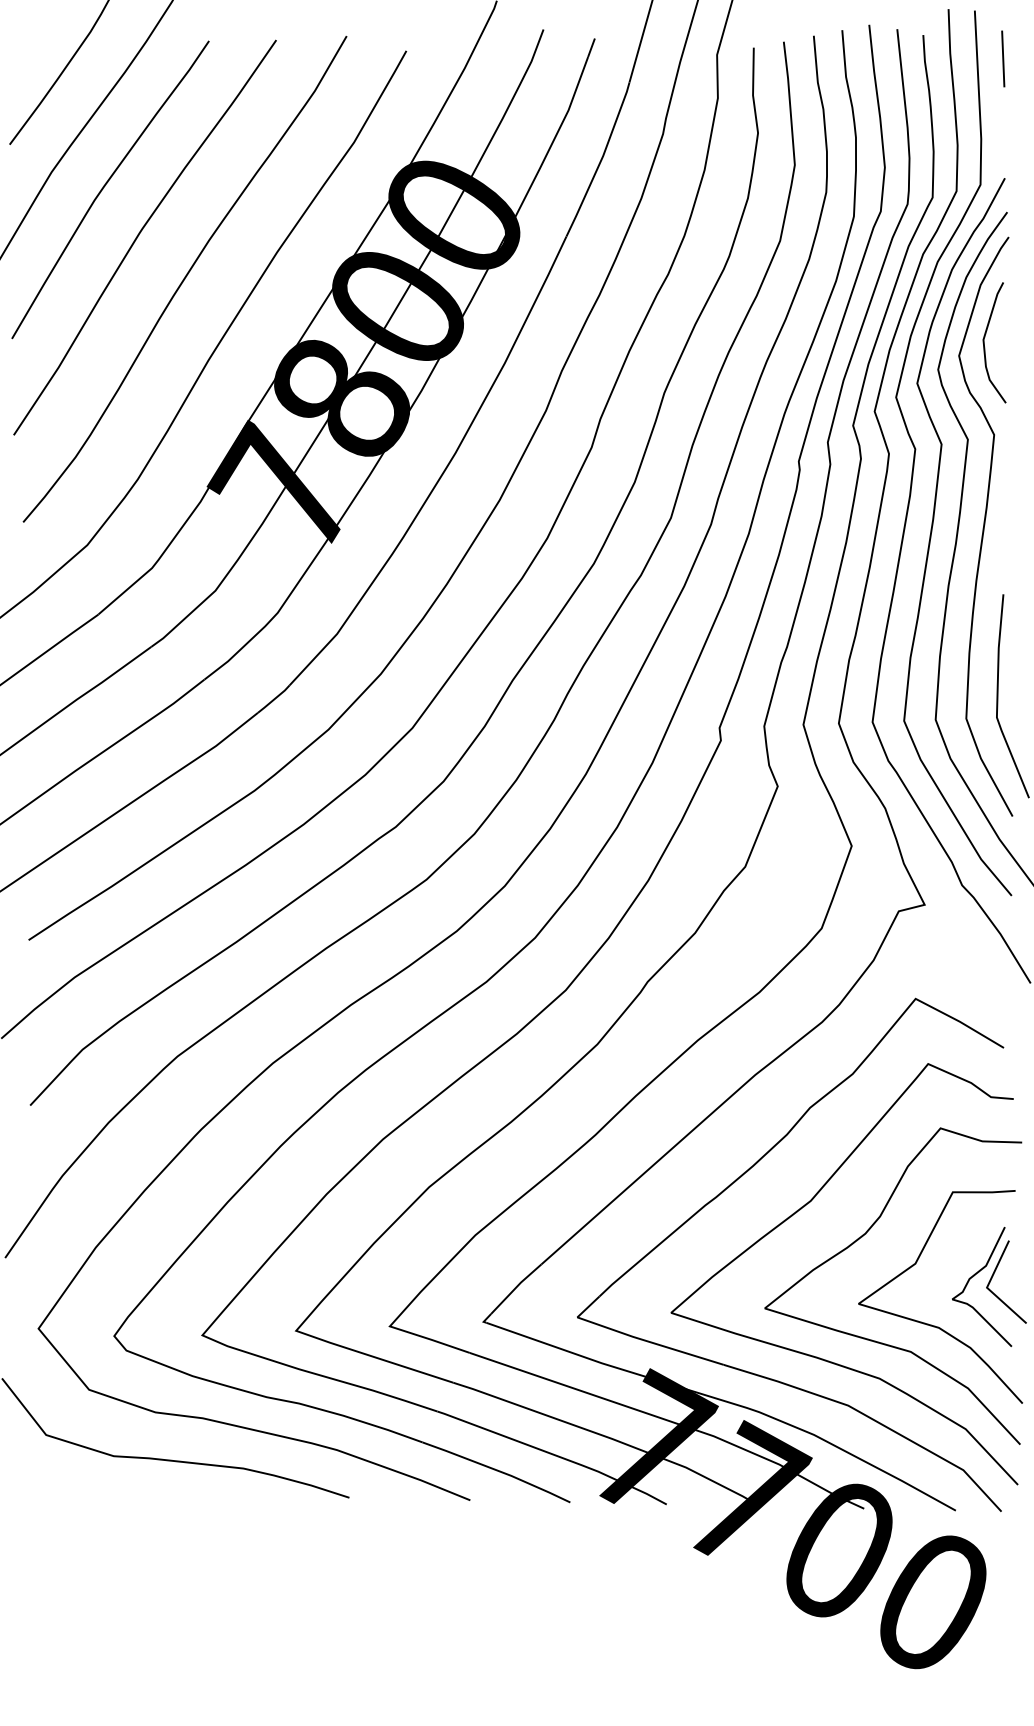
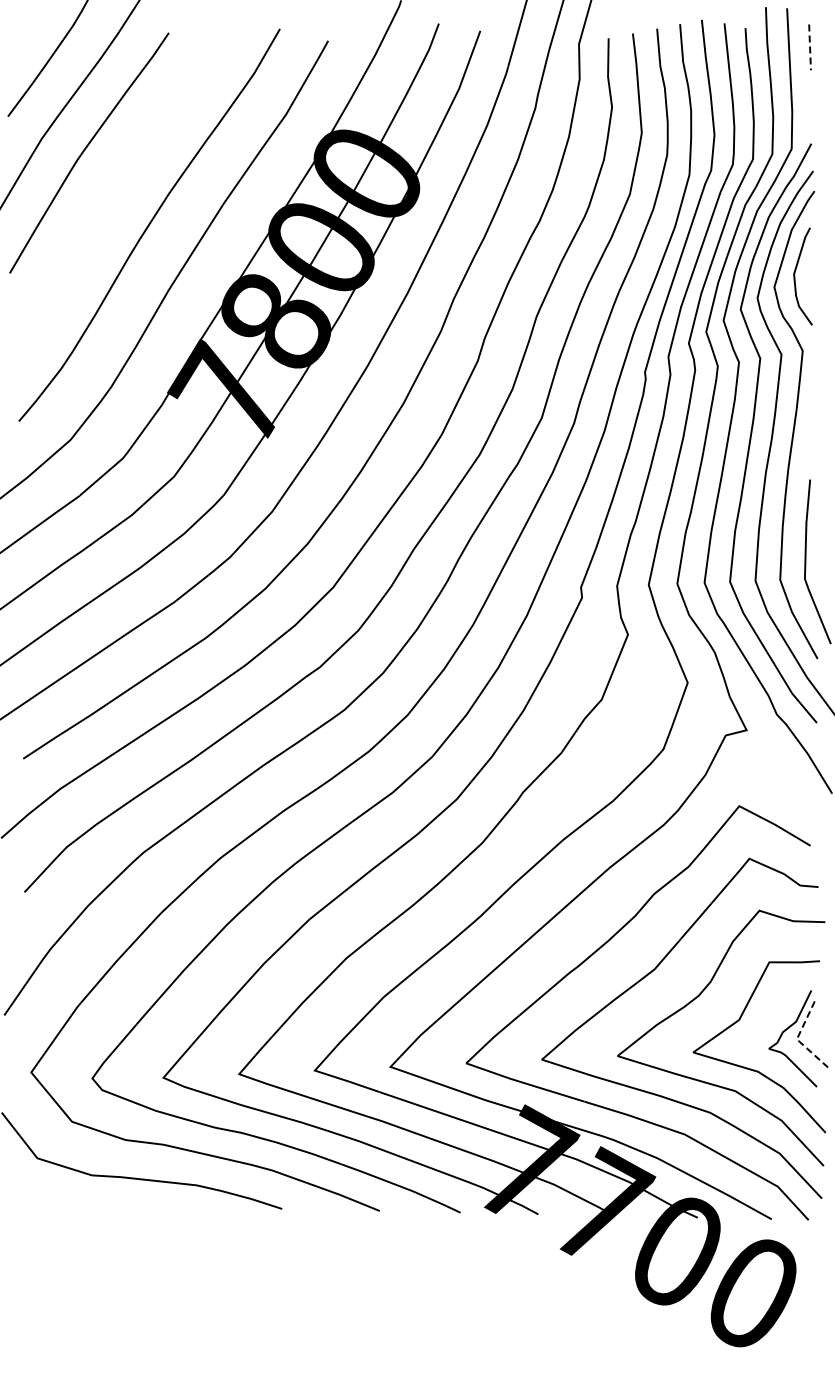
line: (1003, 59) -> (810, 47), solid -> dashed
curve: (139, 236) -> (112, 190), removed
line: (986, 1287) -> (796, 1039), solid -> dashed

